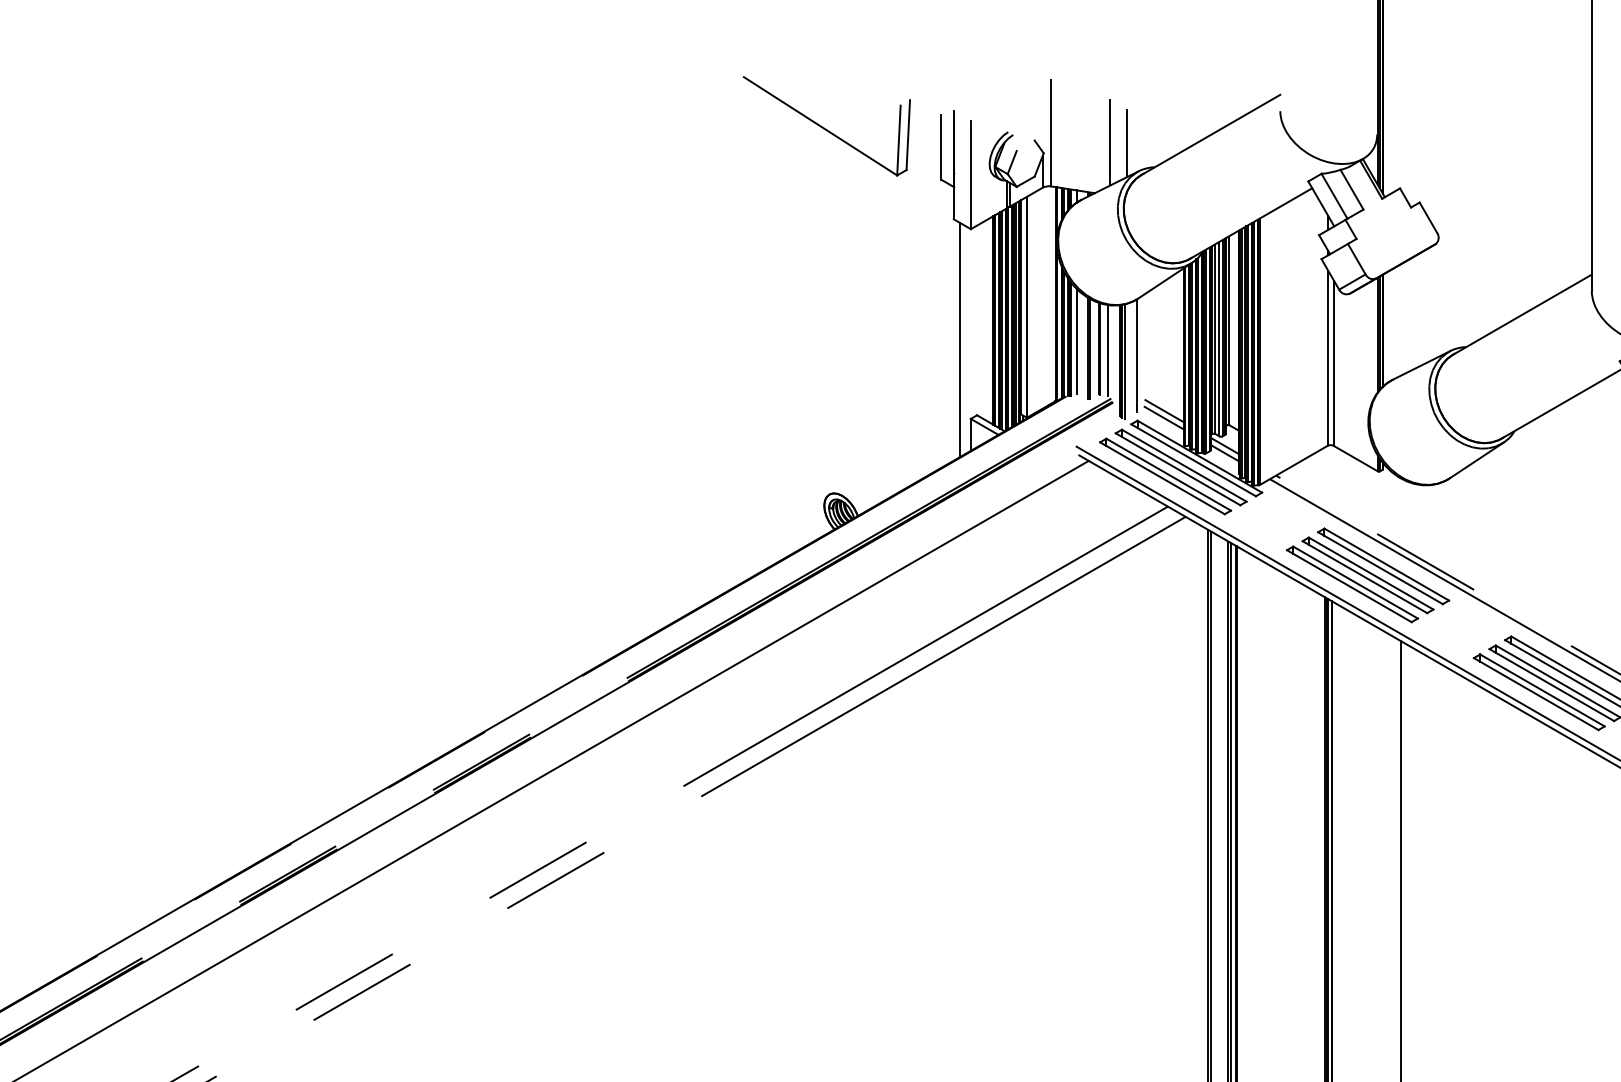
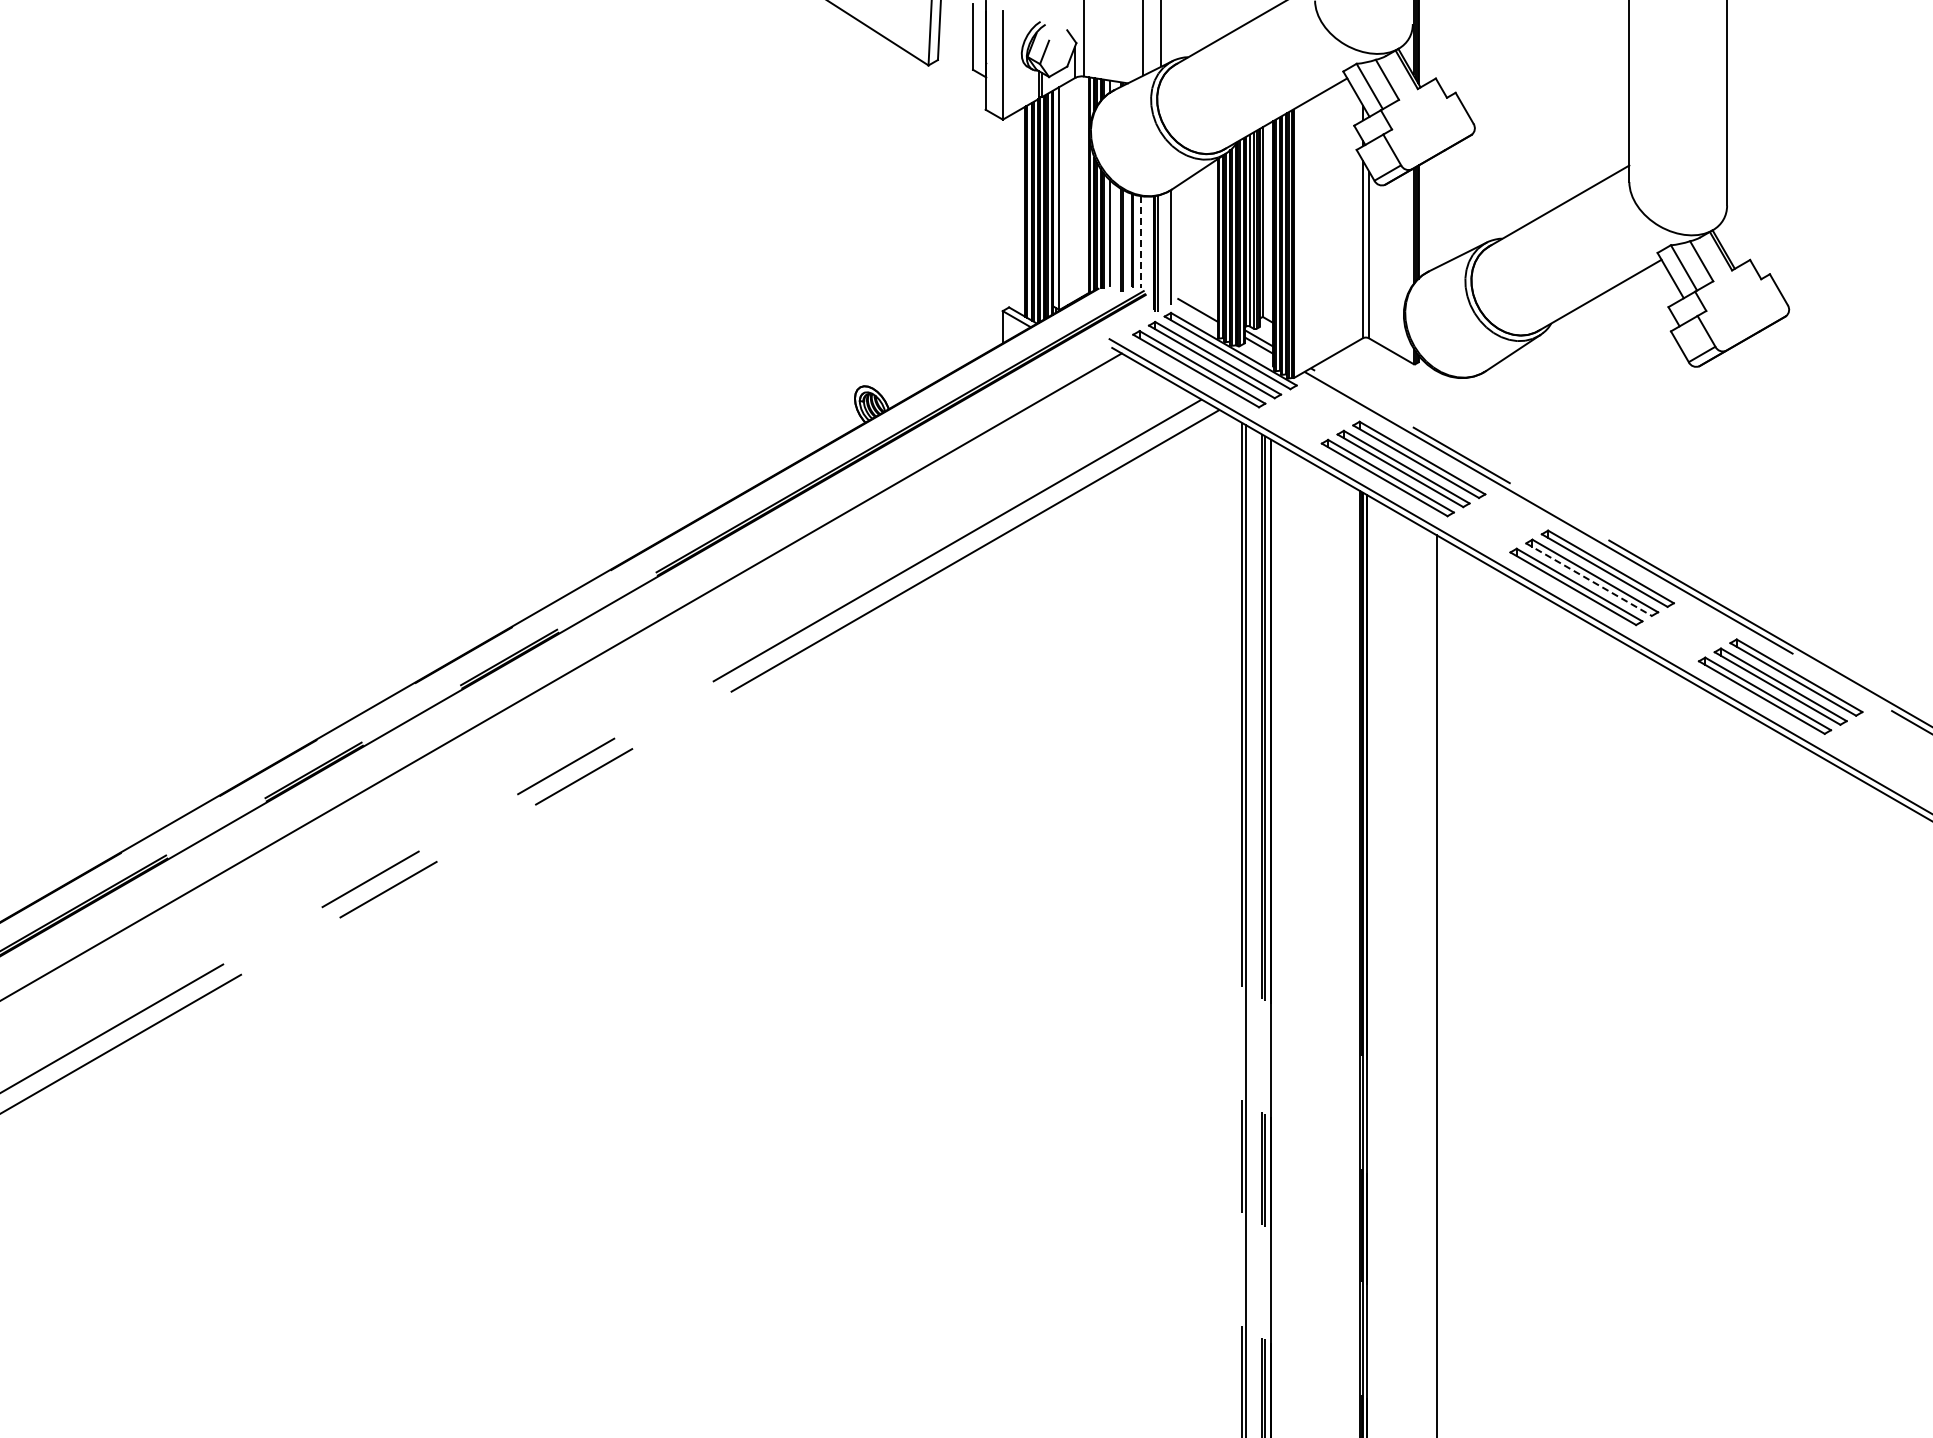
line: (959, 340) -> (991, 231), removed
line: (1108, 350) -> (1141, 242), solid -> dashed
line: (1163, 410) -> (1197, 302), removed
line: (1552, 684) -> (1589, 579), solid -> dashed

